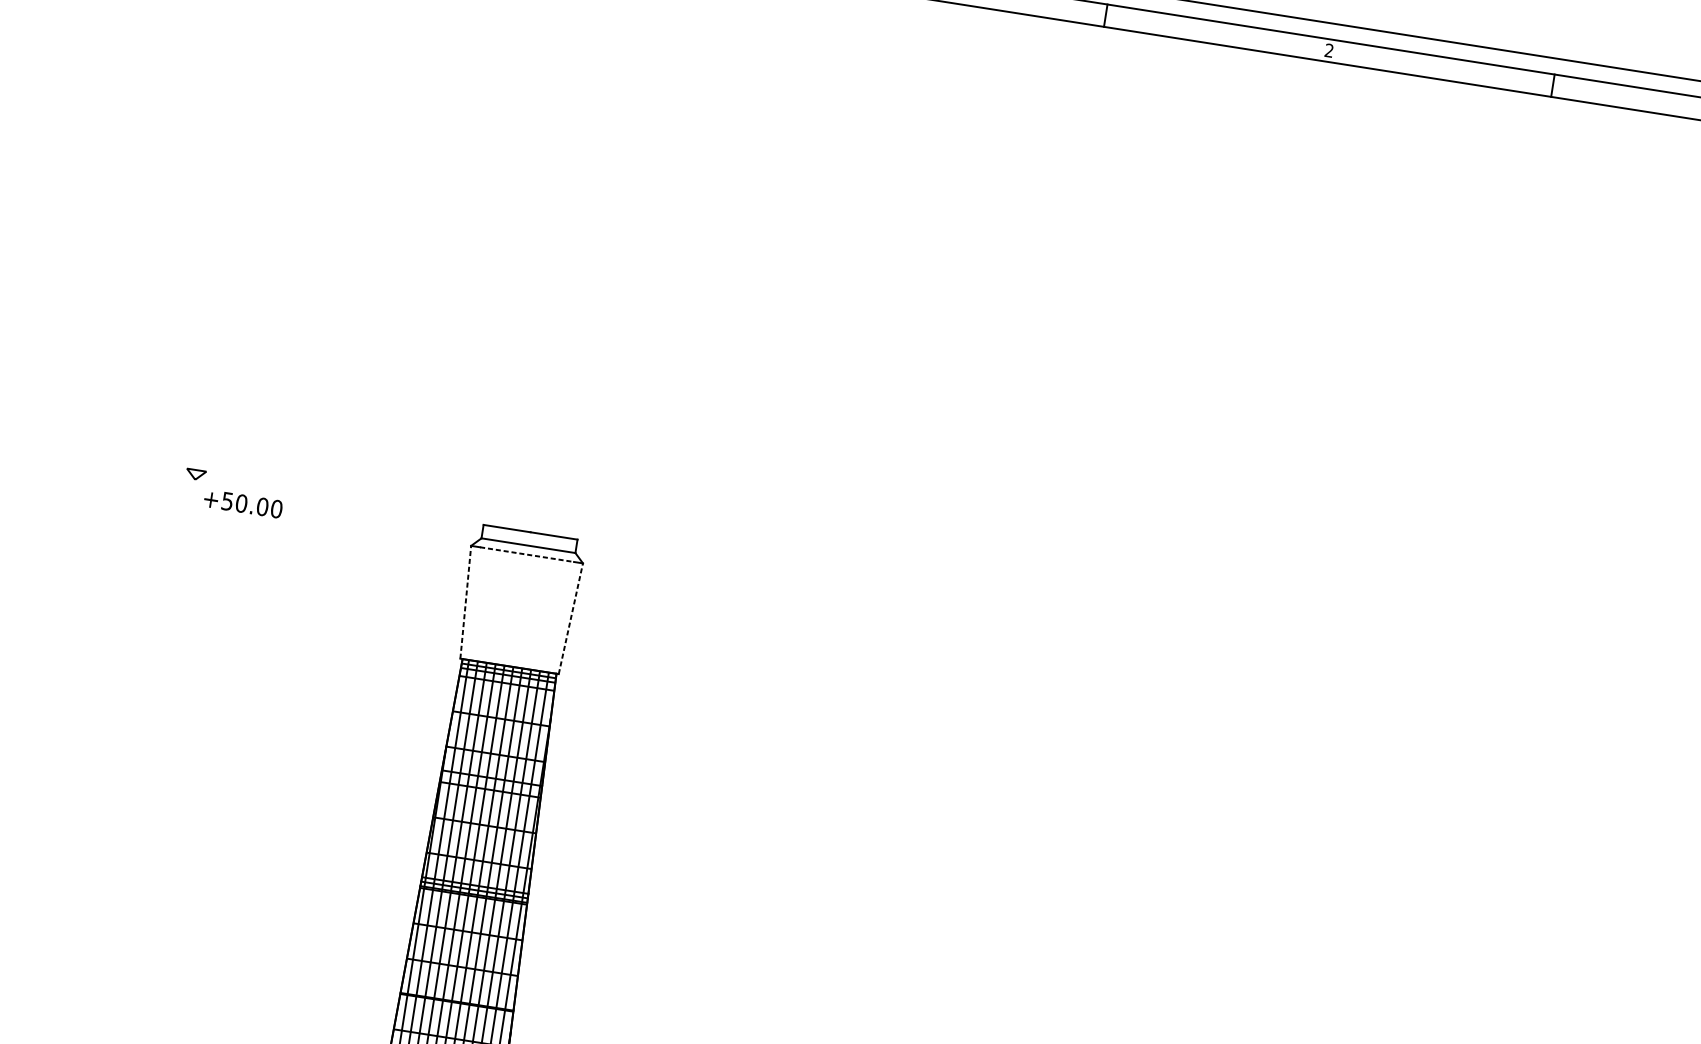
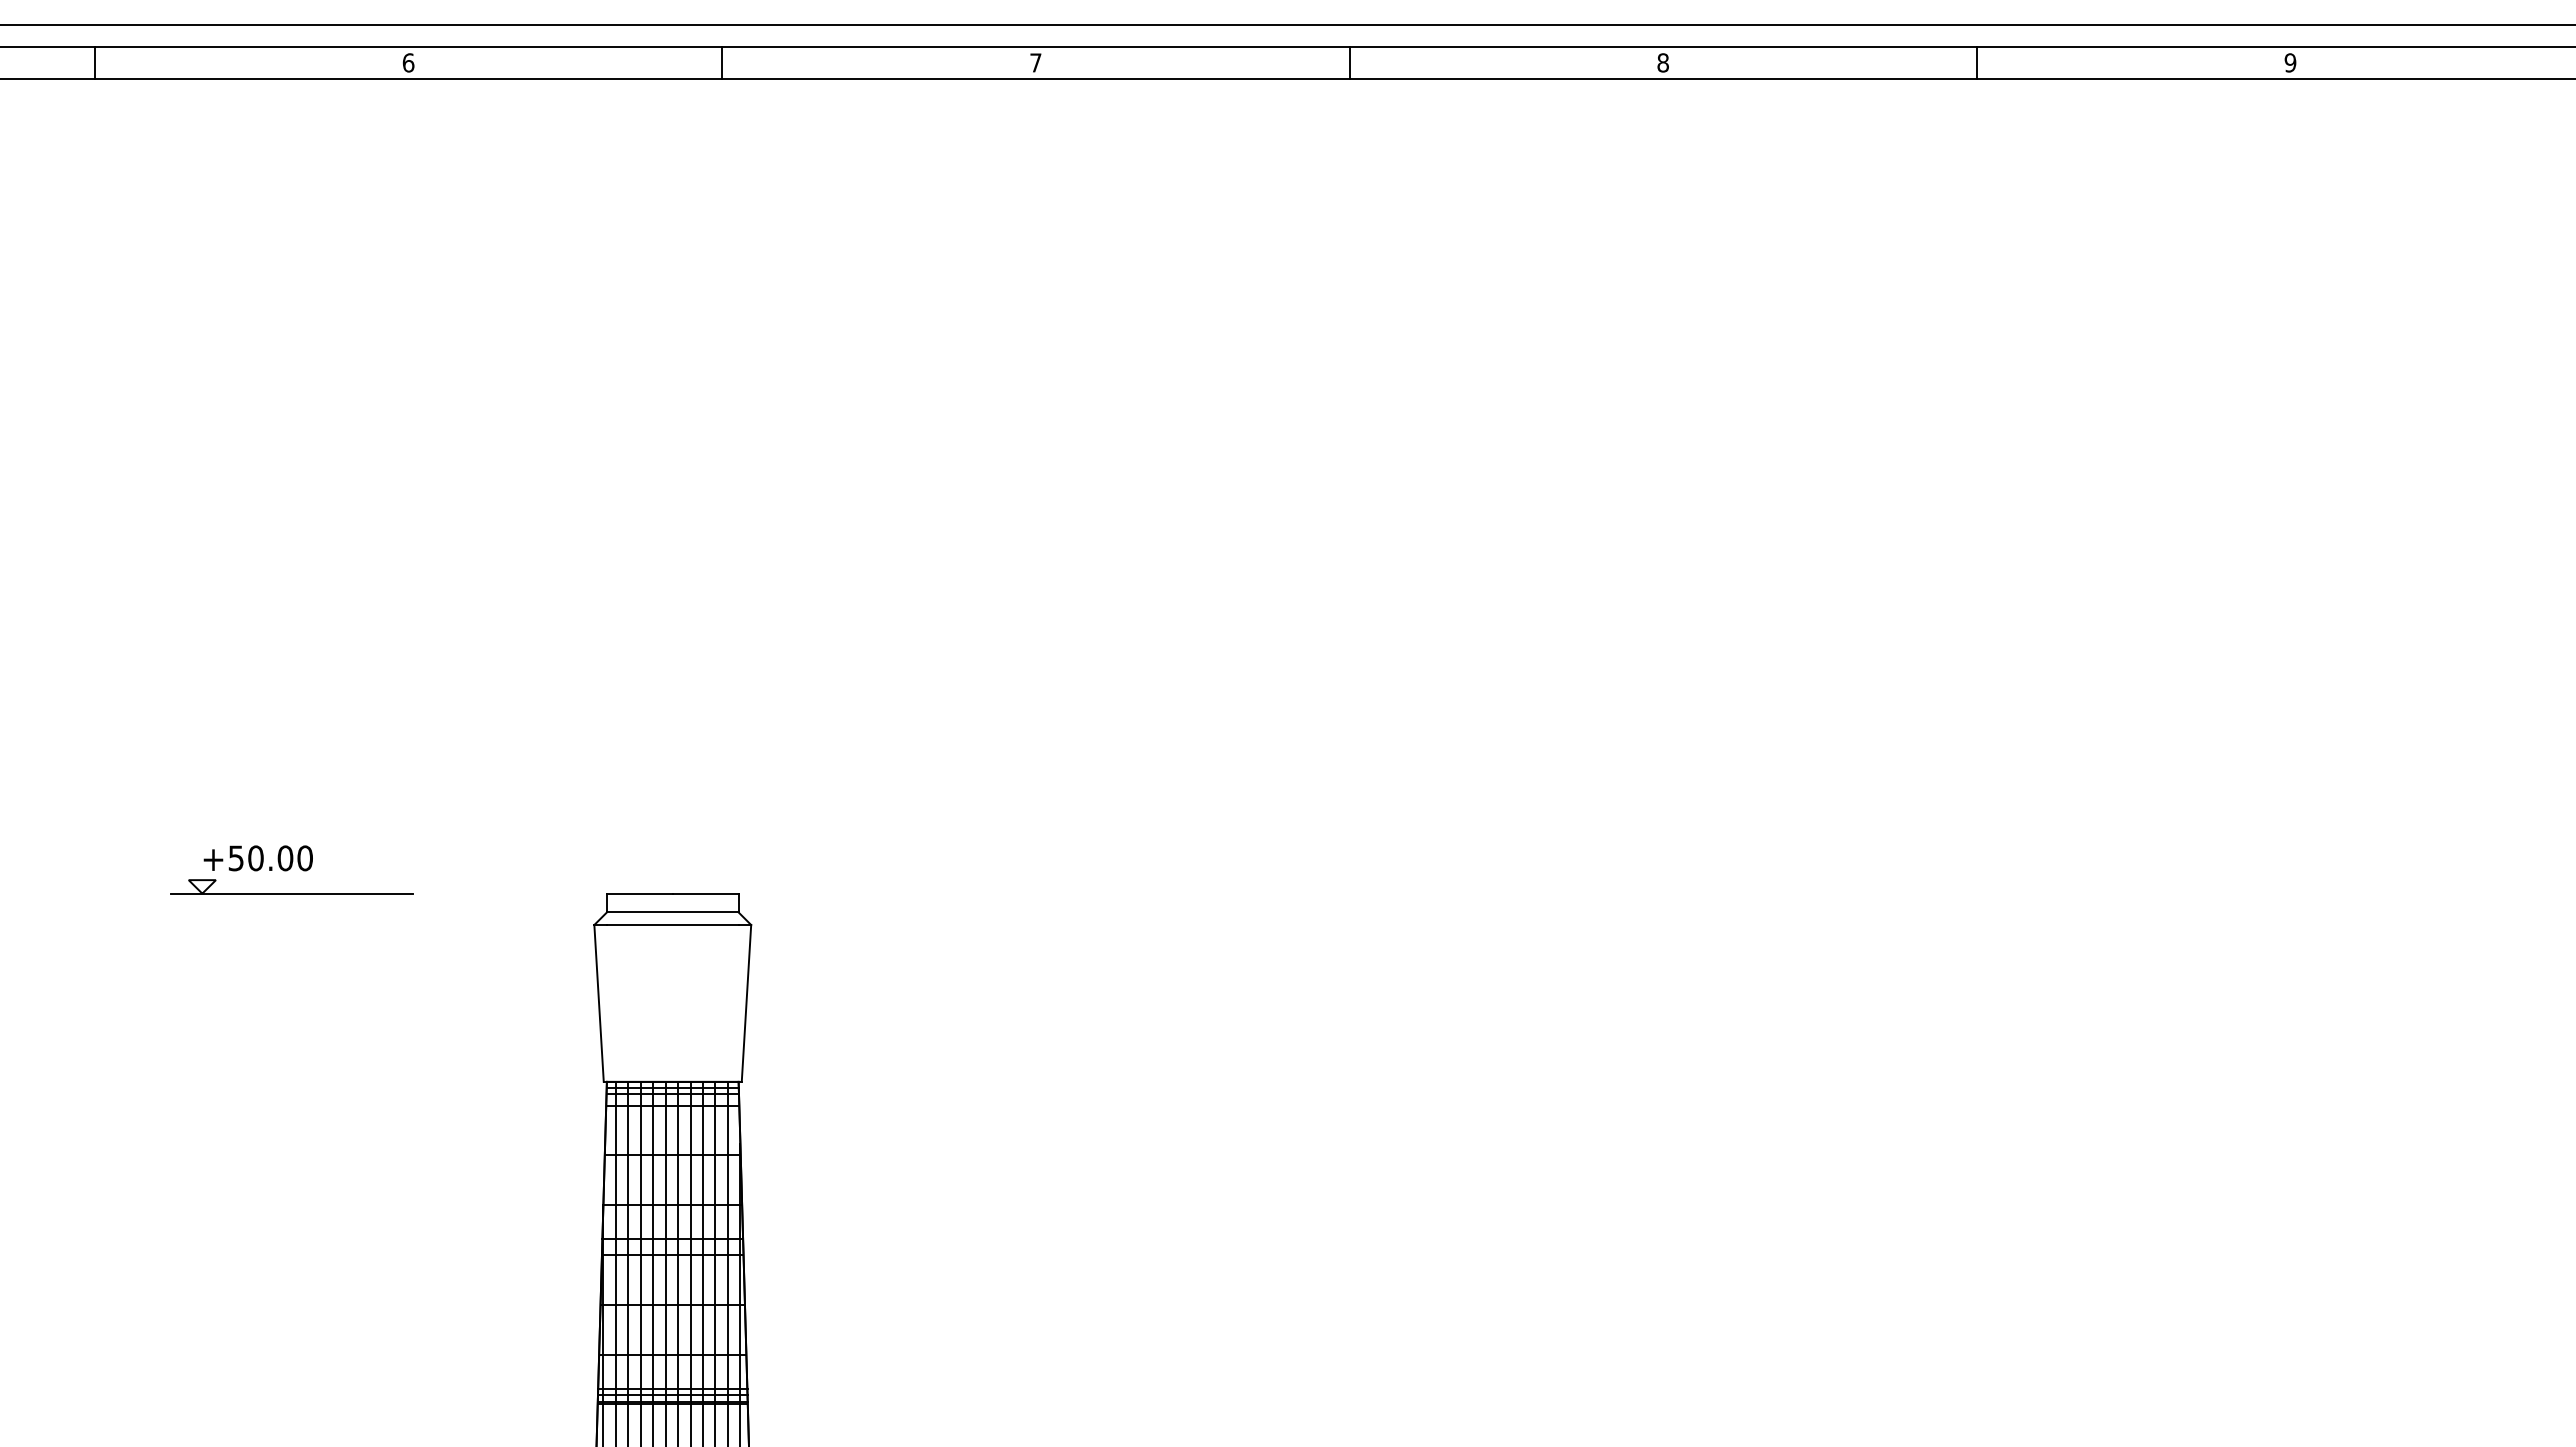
text: (1328, 50) -> (1662, 62), 2 -> 8
line: (258, 489) -> (291, 893), added
text: (242, 503) -> (257, 858), moved
line: (526, 554) -> (672, 925), dashed -> solid
line: (466, 602) -> (599, 1003), dashed -> solid
line: (570, 618) -> (746, 1003), dashed -> solid

